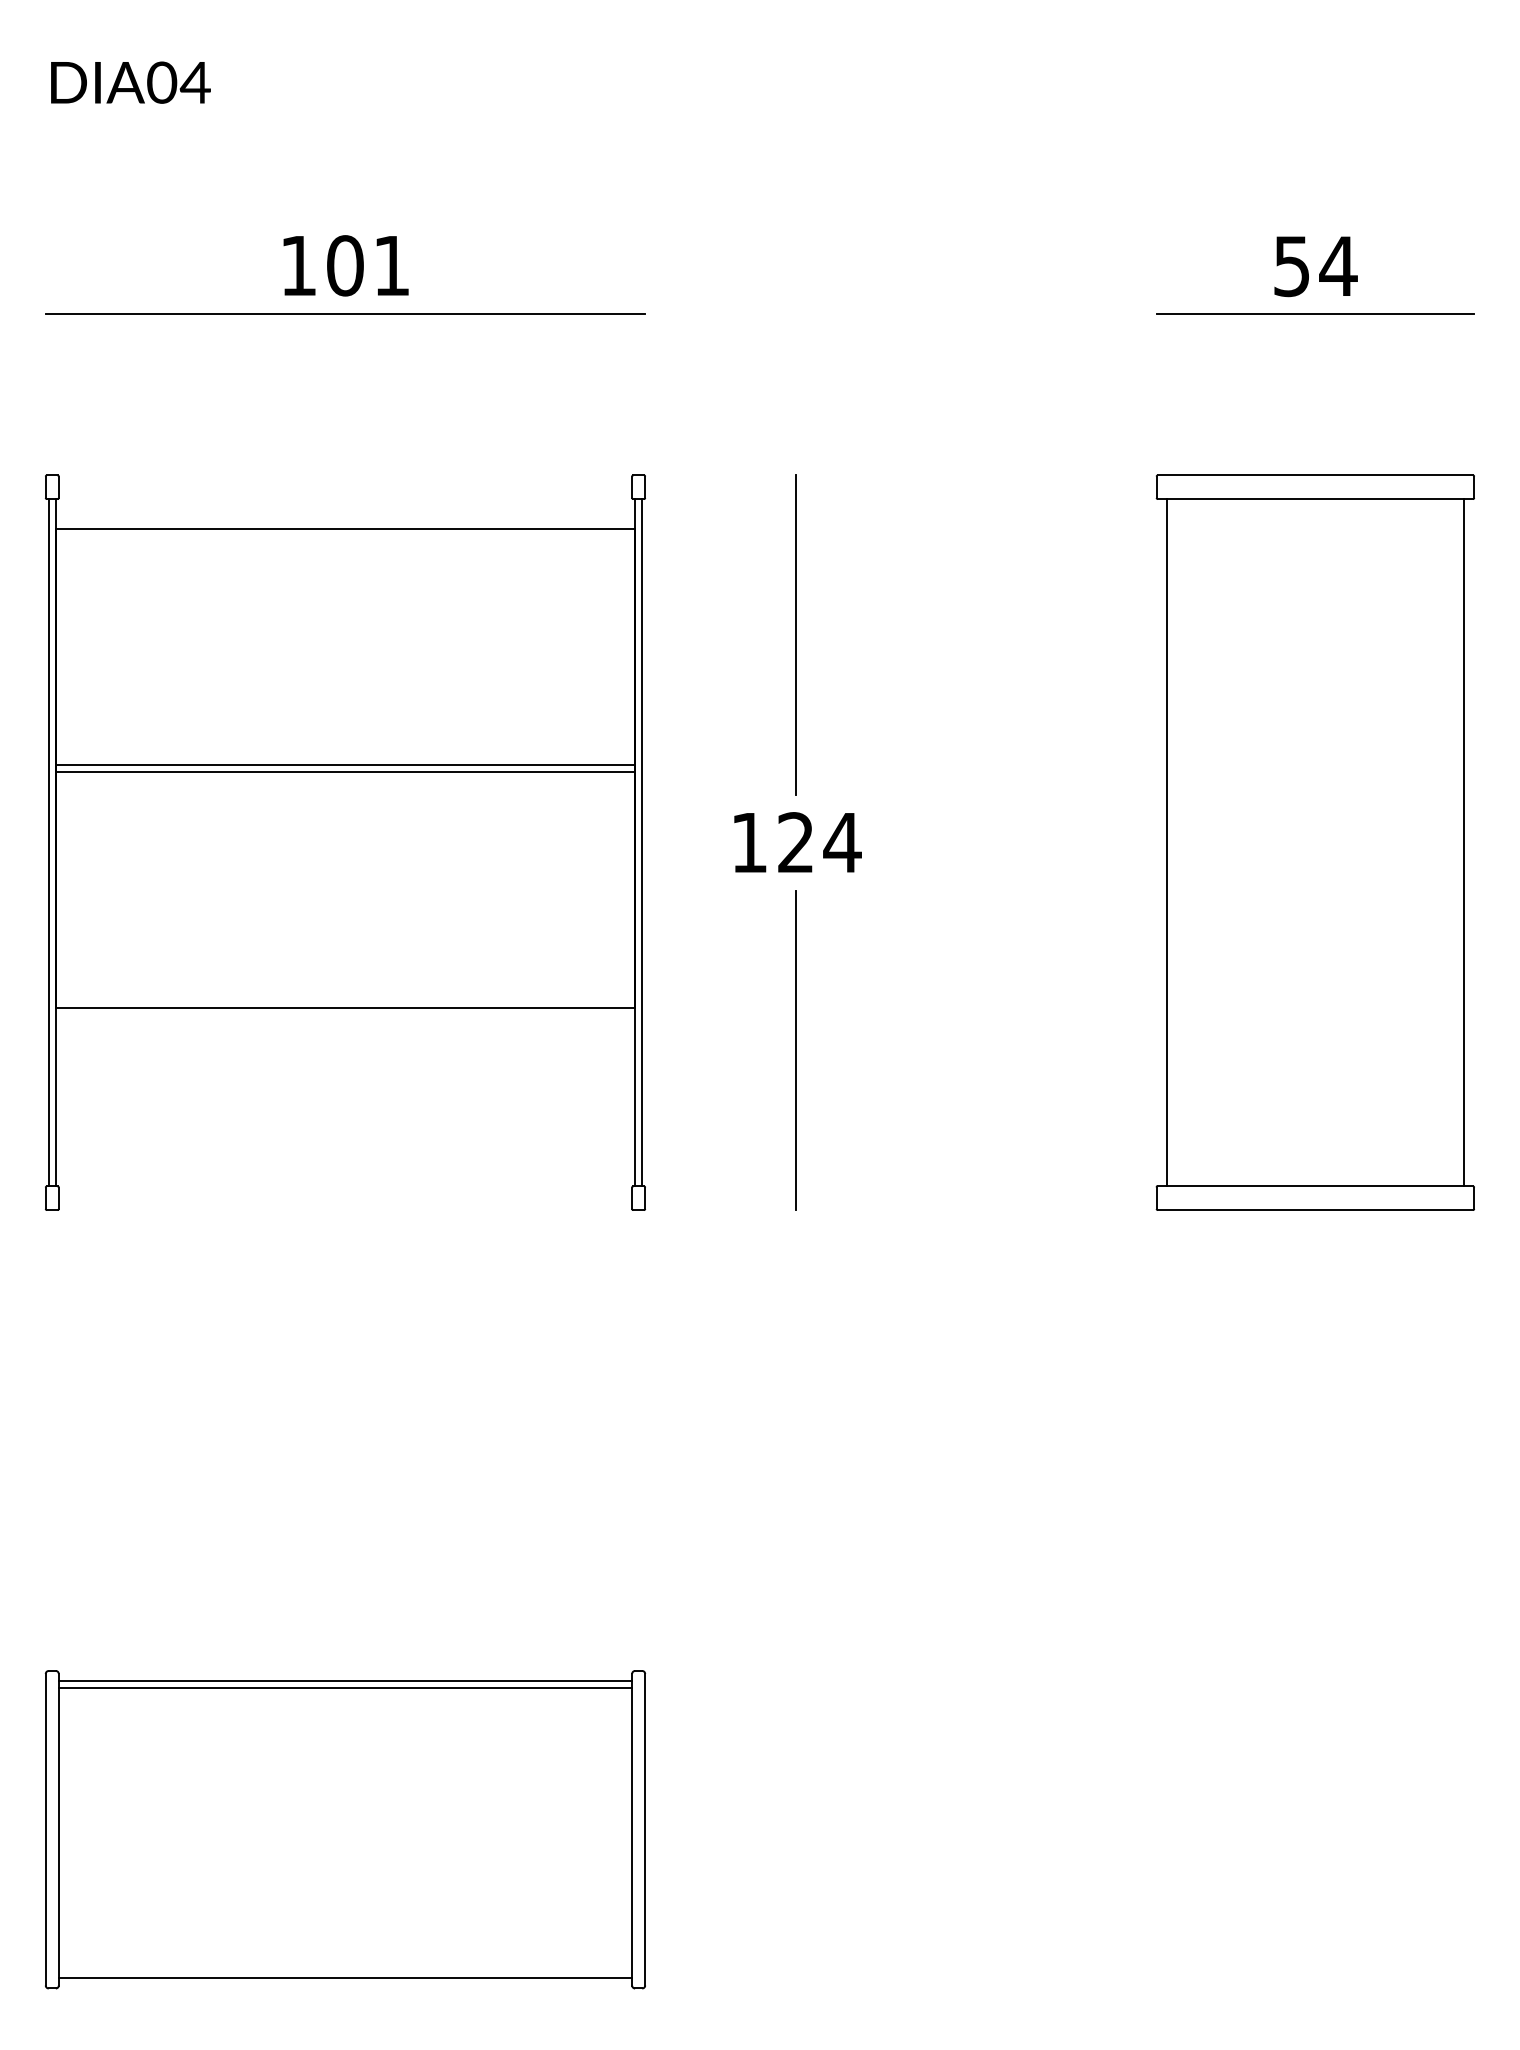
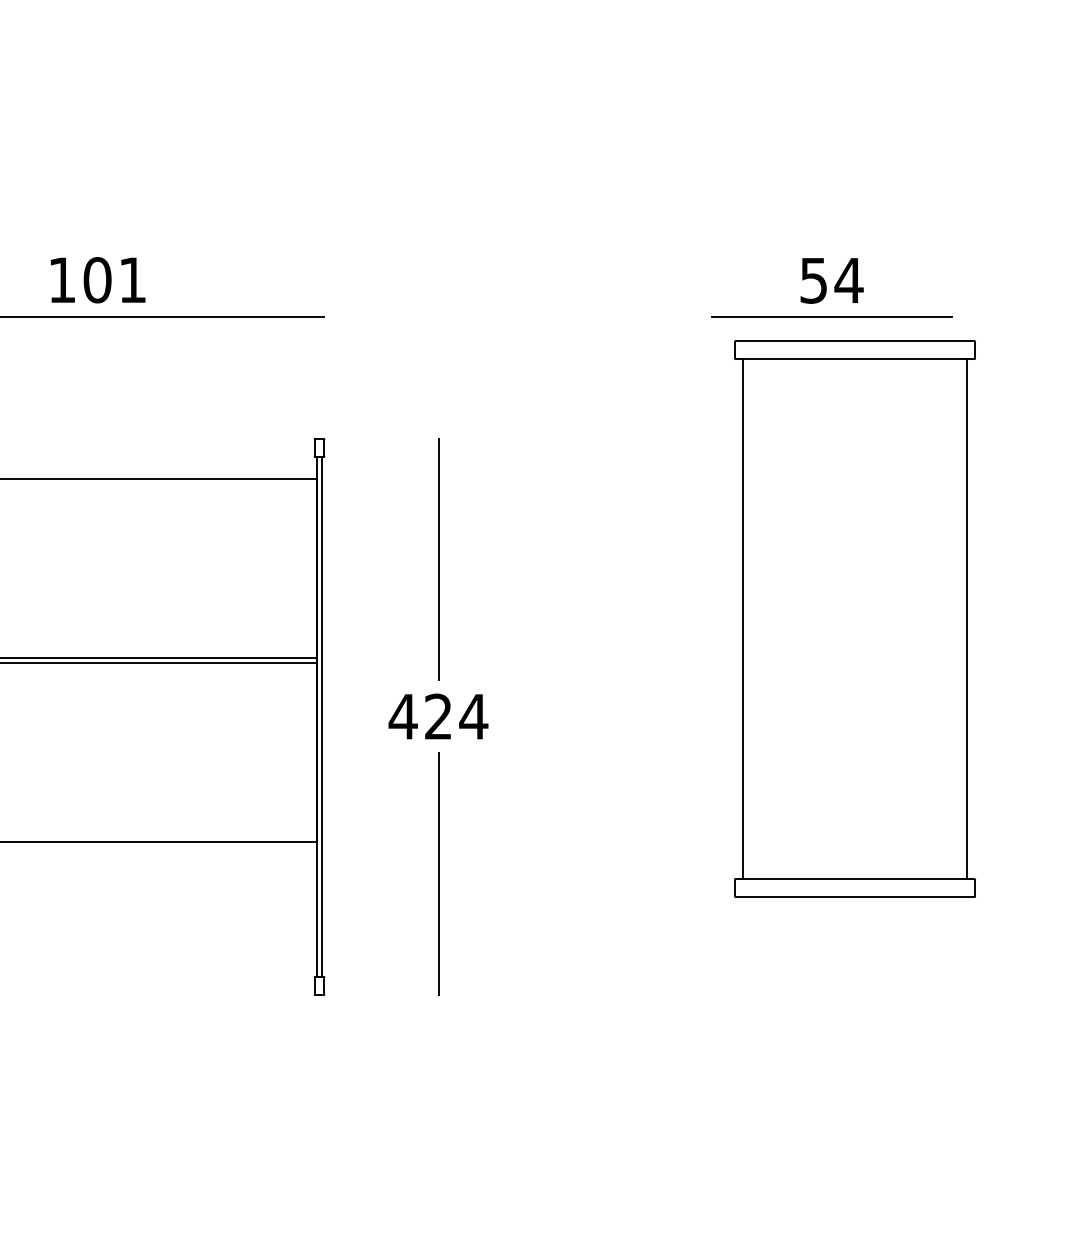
text: (748, 842) -> (402, 716), 124 -> 424
part: (1314, 842) -> (854, 618), moved

